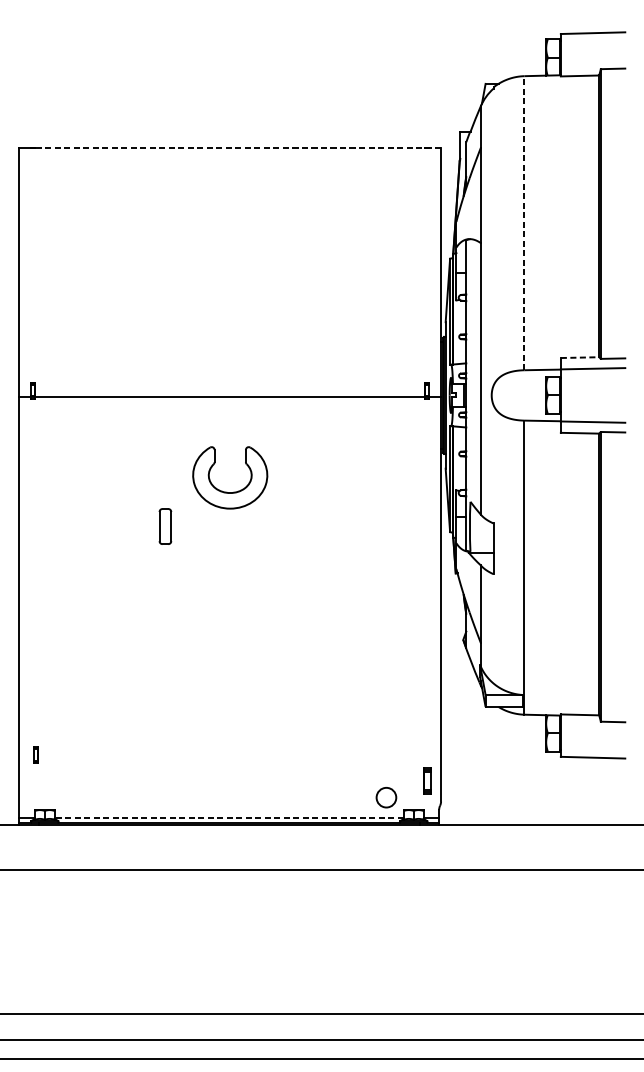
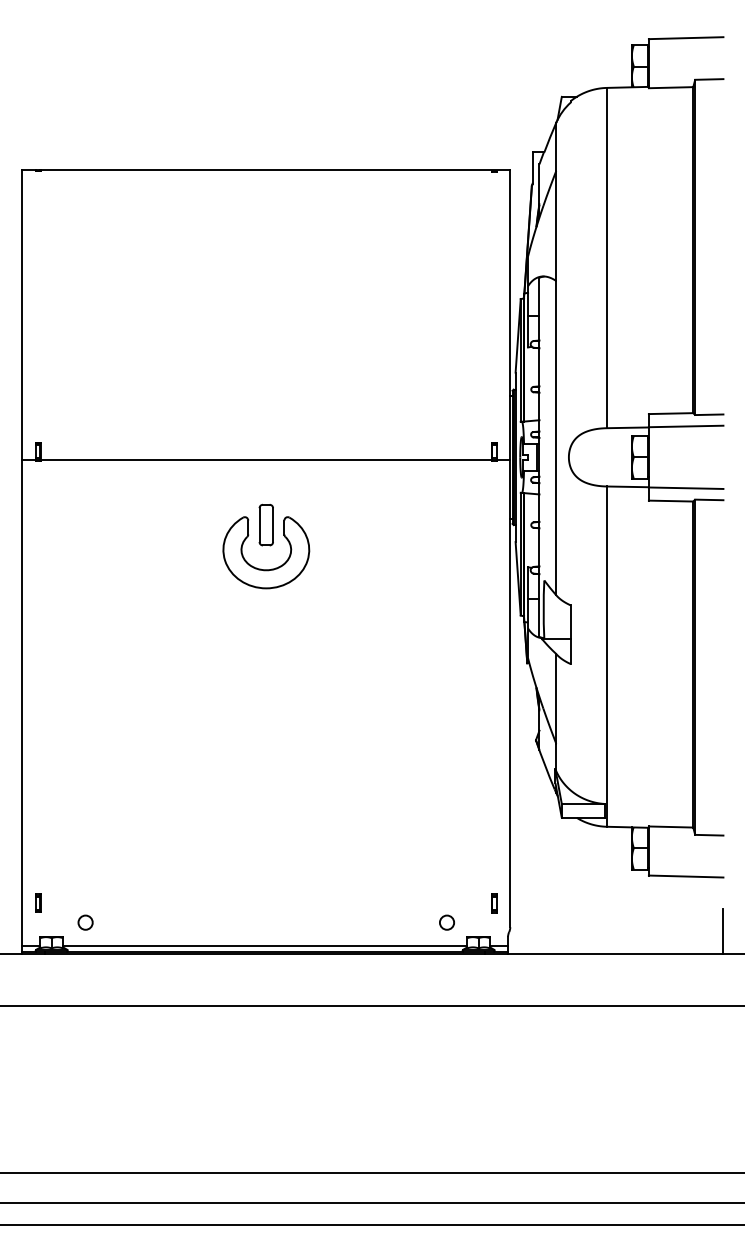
line: (238, 147) -> (275, 170), dashed -> solid
line: (524, 222) -> (606, 257), dashed -> solid
line: (580, 357) -> (671, 413), dashed -> solid
part: (164, 526) -> (265, 524), moved
part: (35, 754) -> (38, 902), moved
part: (427, 781) -> (494, 903), size x0.62
circle: (73, 797) -> (85, 922), added
circle: (385, 797) -> (446, 922), size x0.62
line: (624, 805) -> (722, 931), added
line: (228, 818) -> (264, 946), dashed -> solid

